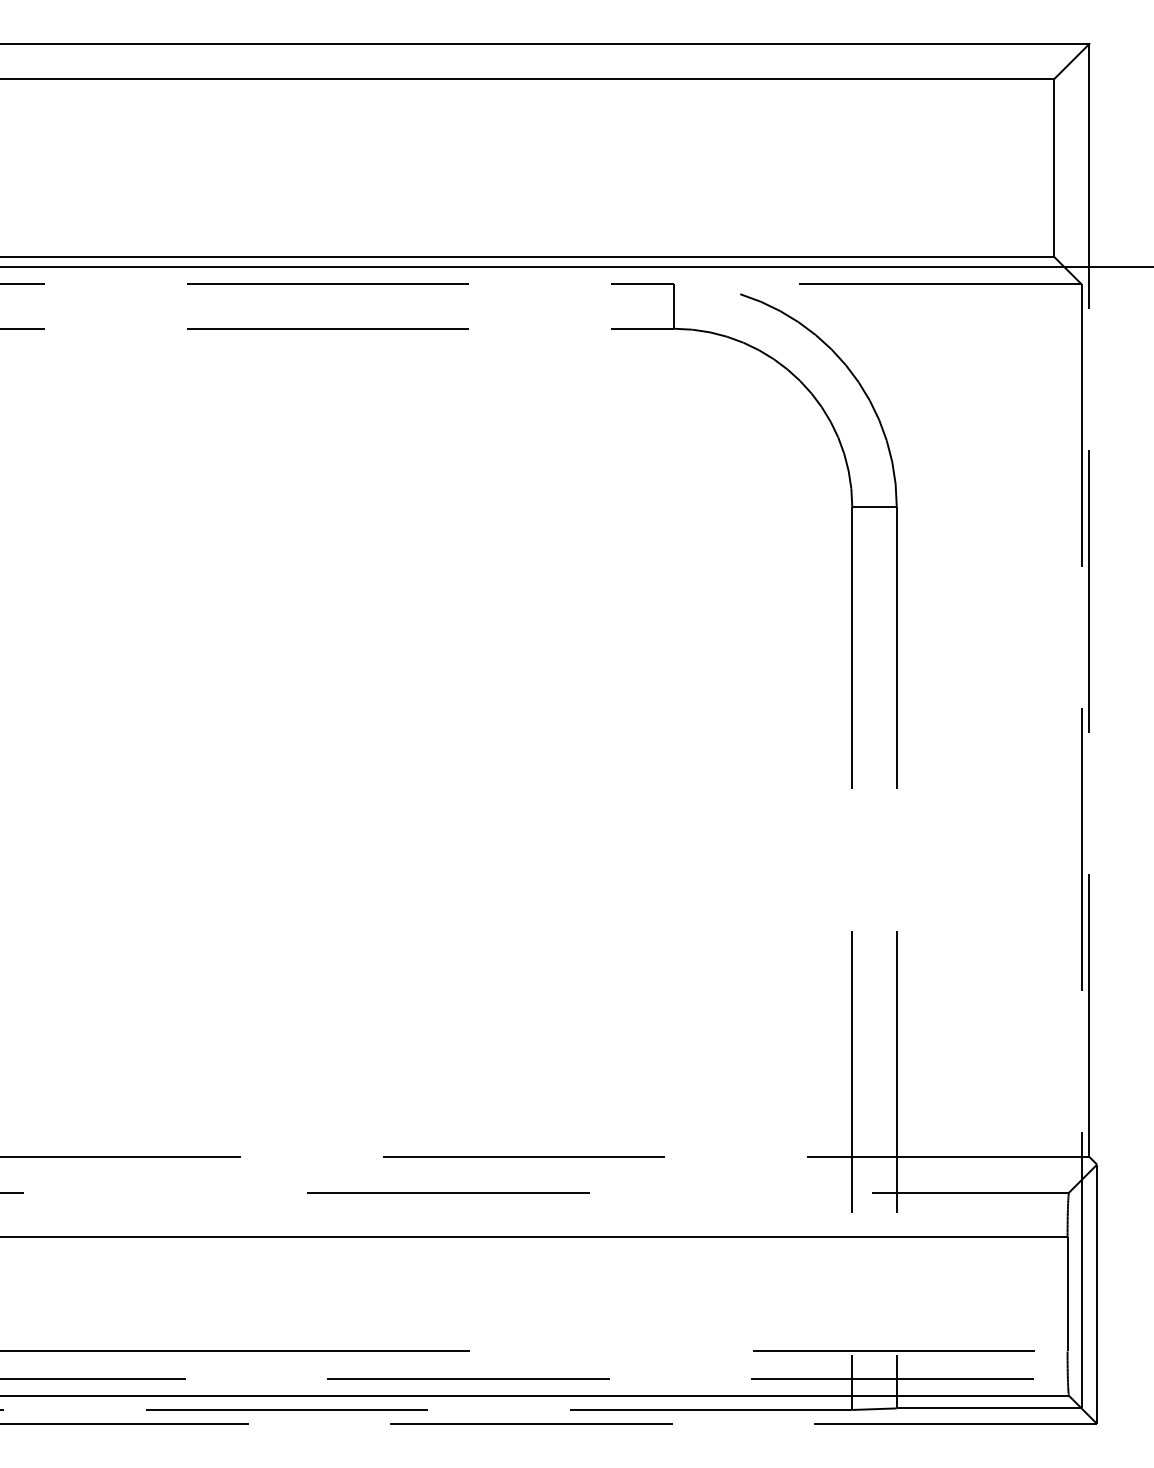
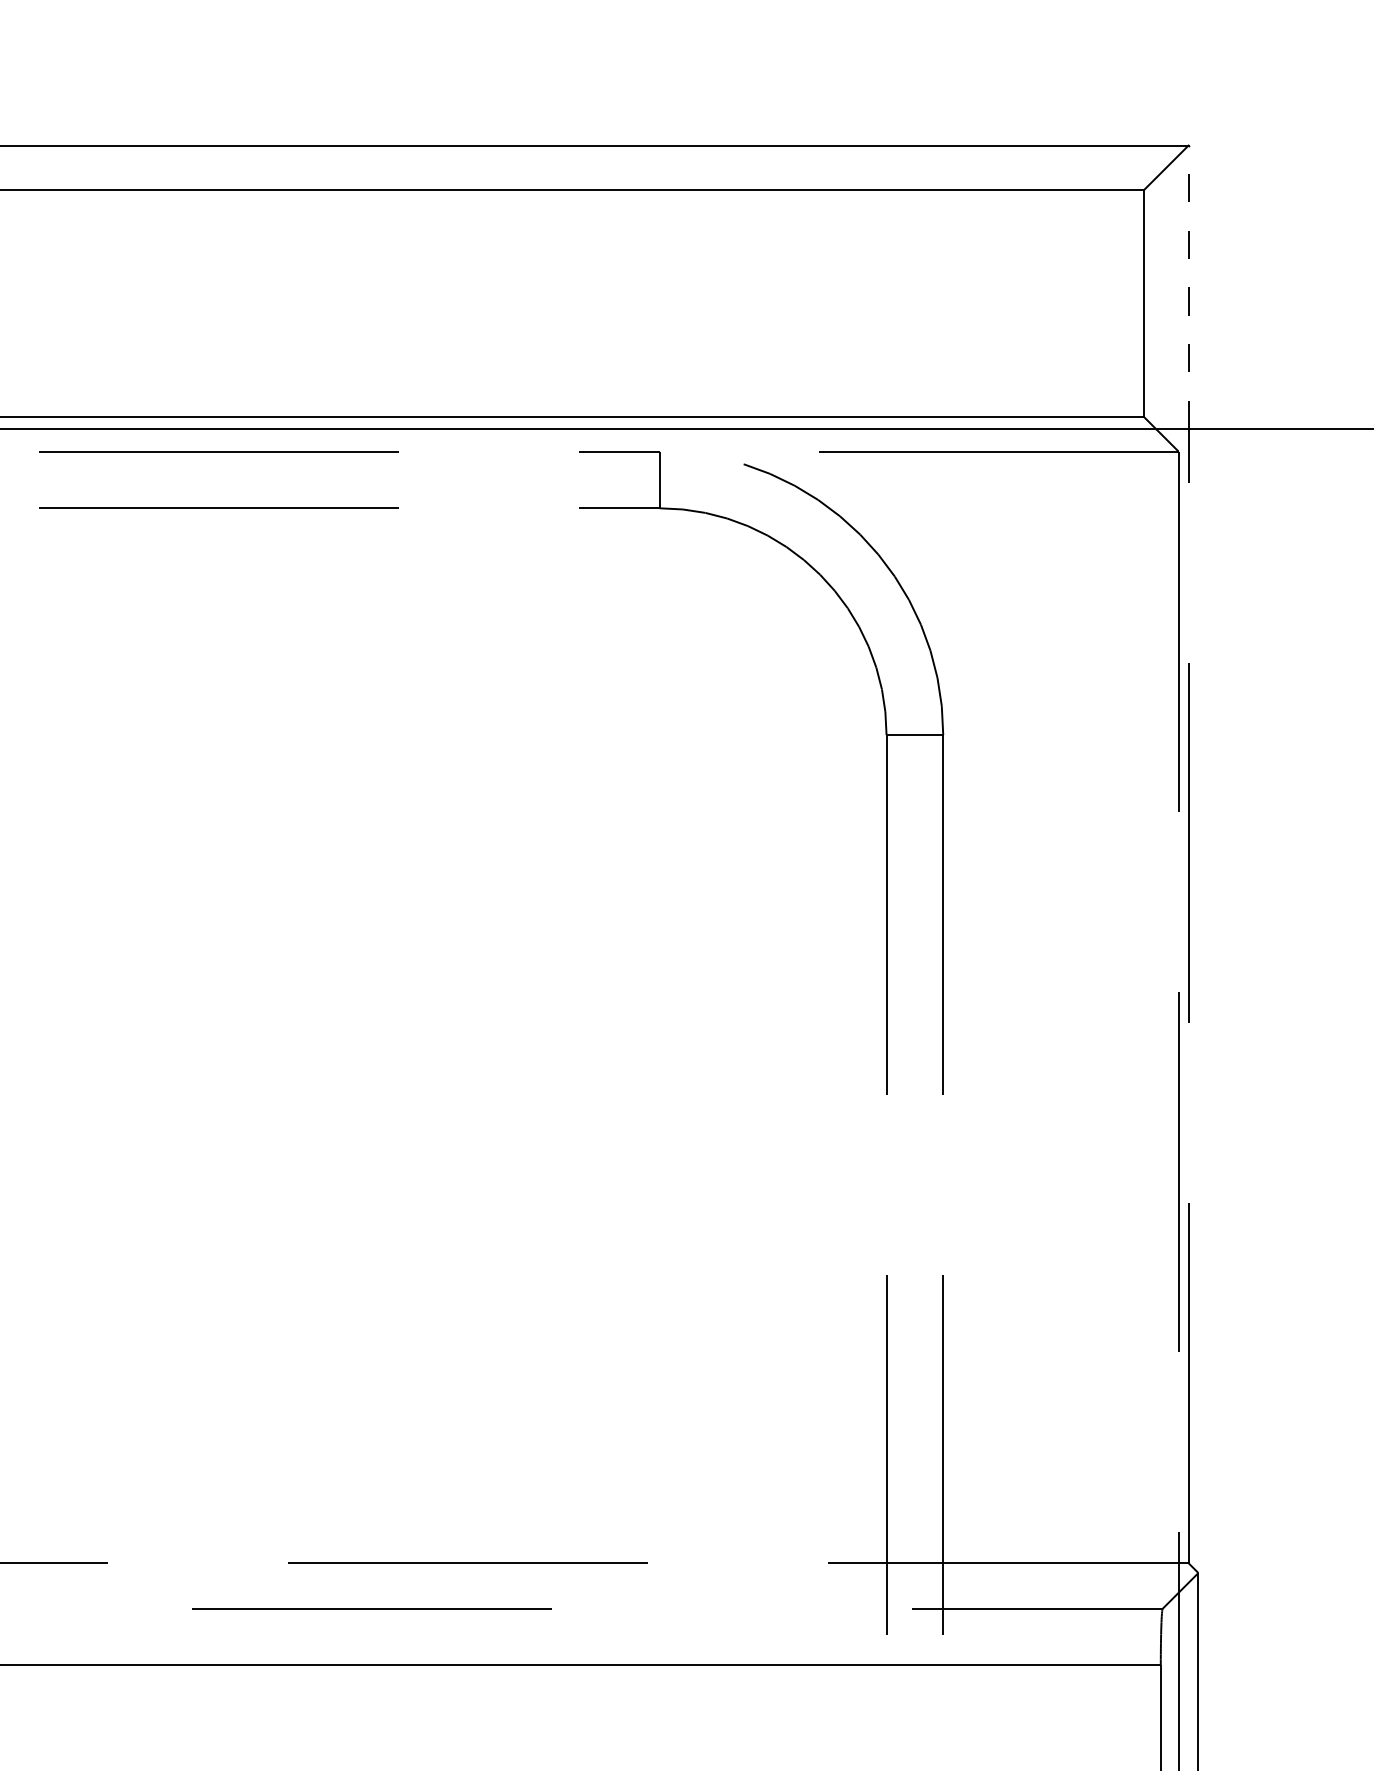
line: (1089, 154) -> (1188, 286), solid -> dashed

